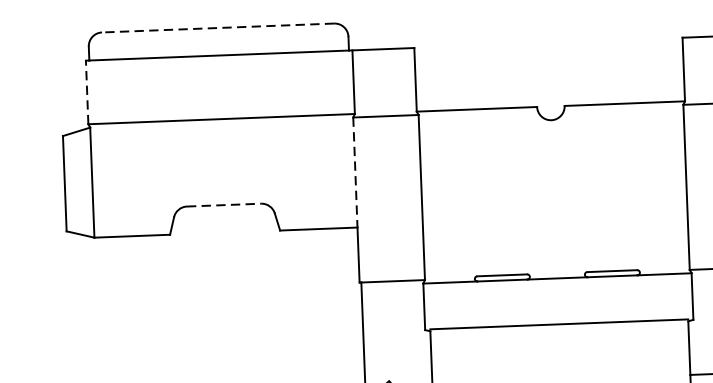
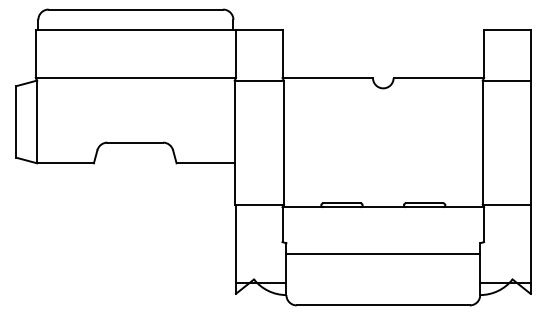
line: (217, 27) -> (135, 9), dashed -> solid
line: (86, 92) -> (35, 54), dashed -> solid
line: (355, 173) -> (234, 122), dashed -> solid
line: (224, 204) -> (135, 142), dashed -> solid
line: (559, 324) -> (383, 253), moved

